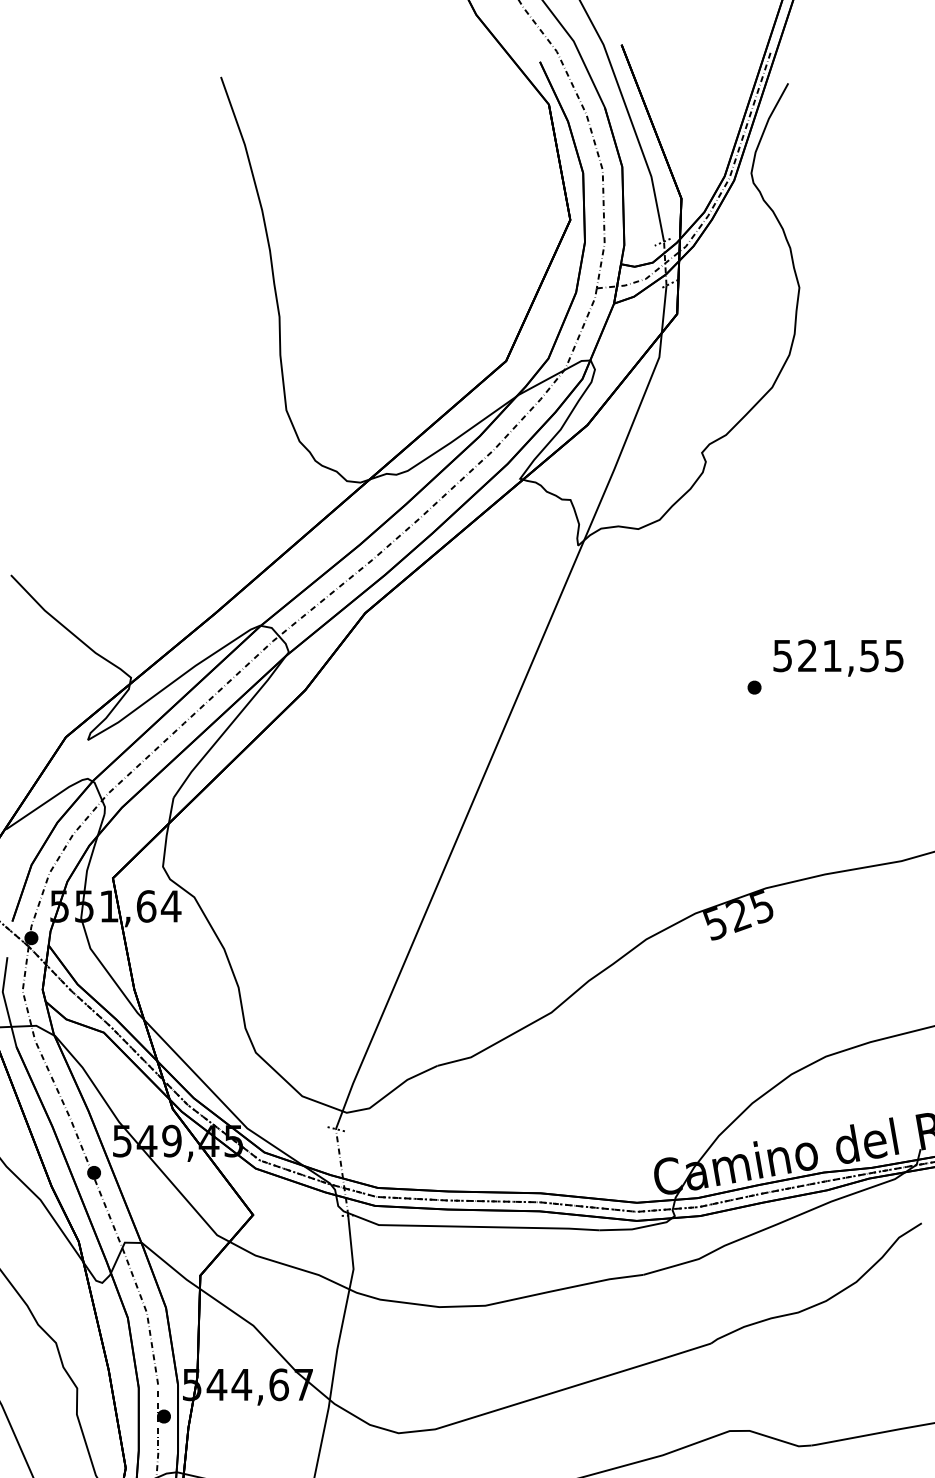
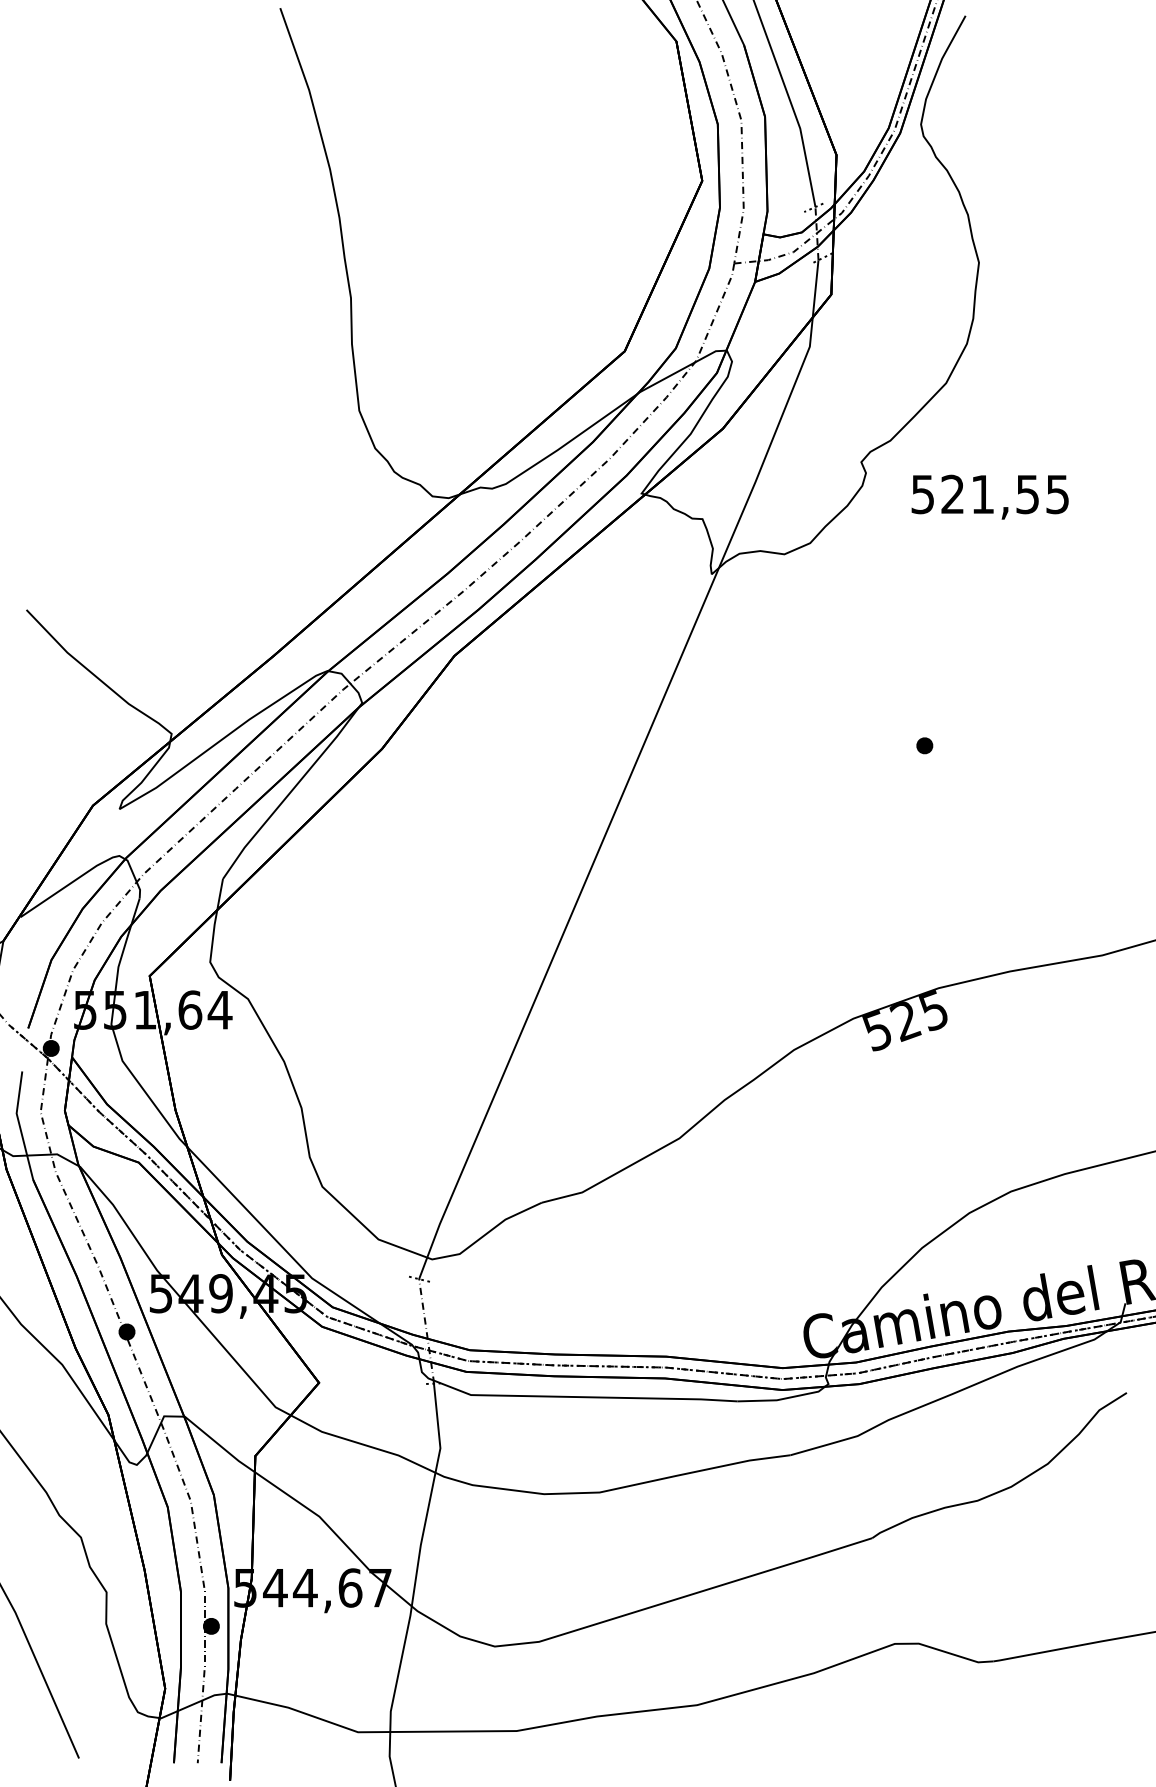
text: (837, 657) -> (989, 496), moved

